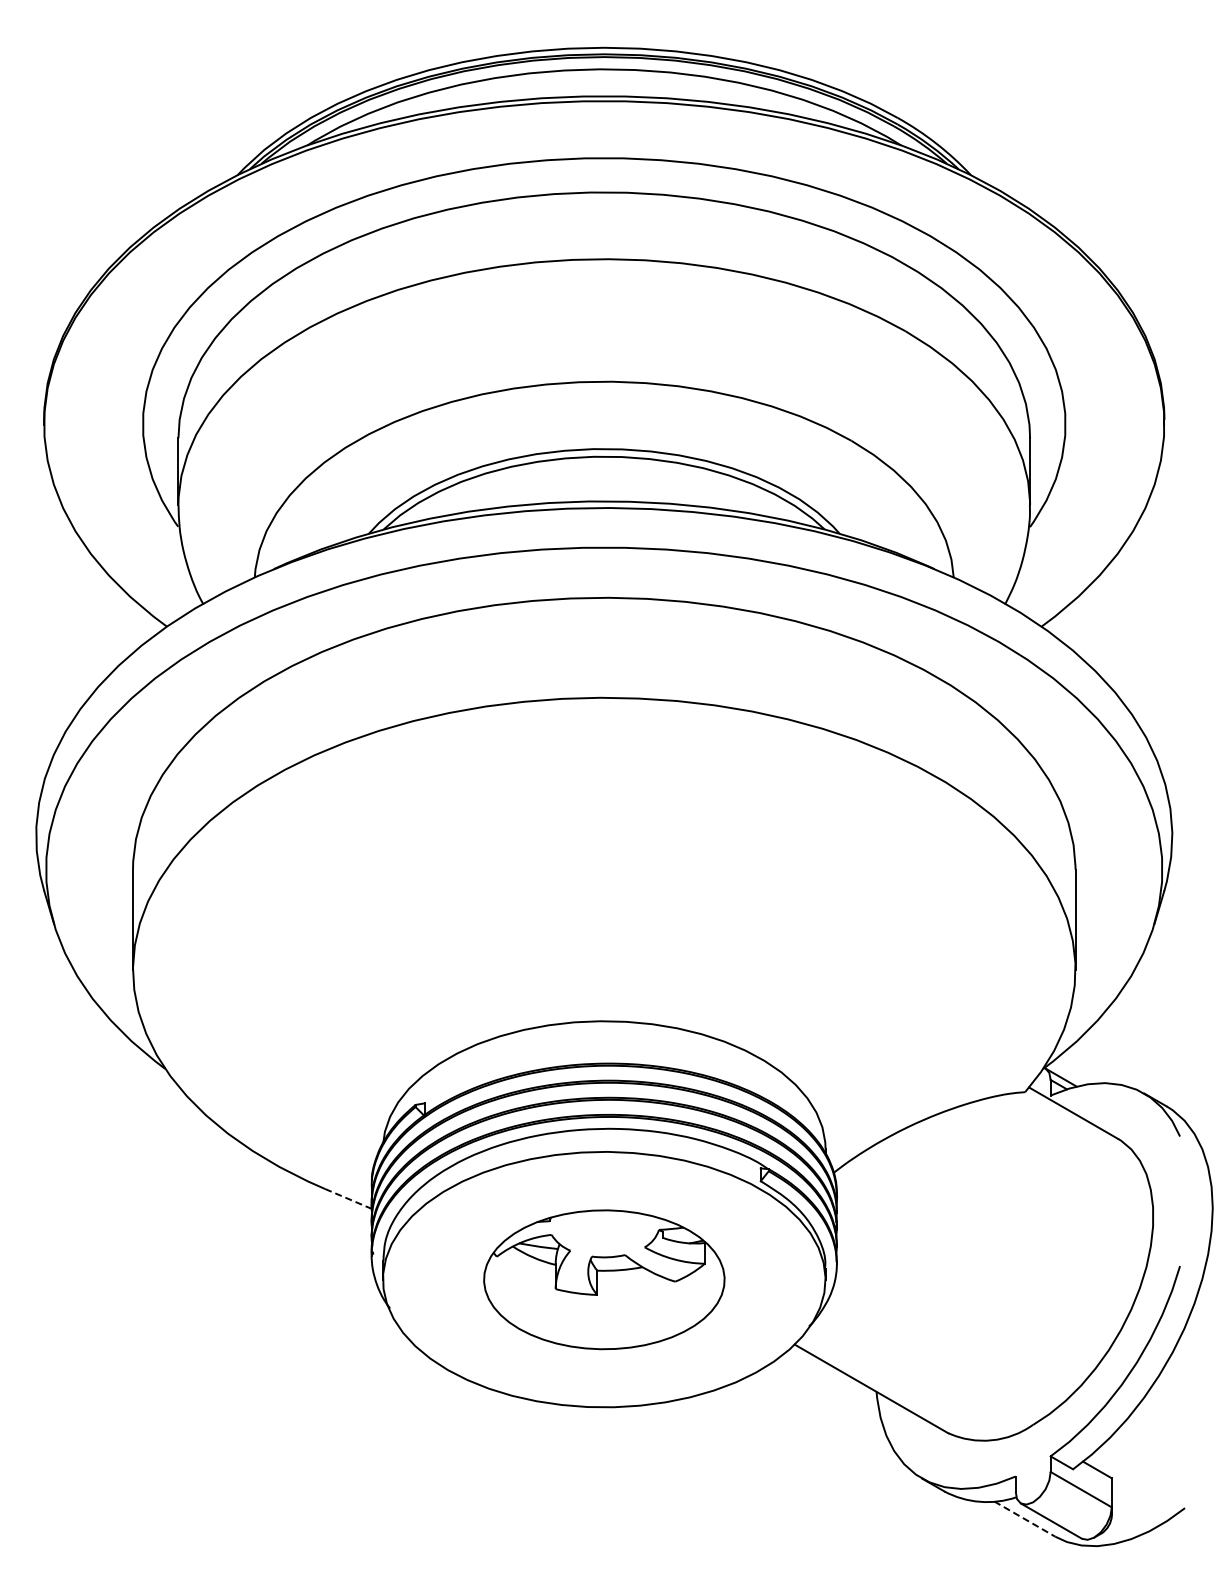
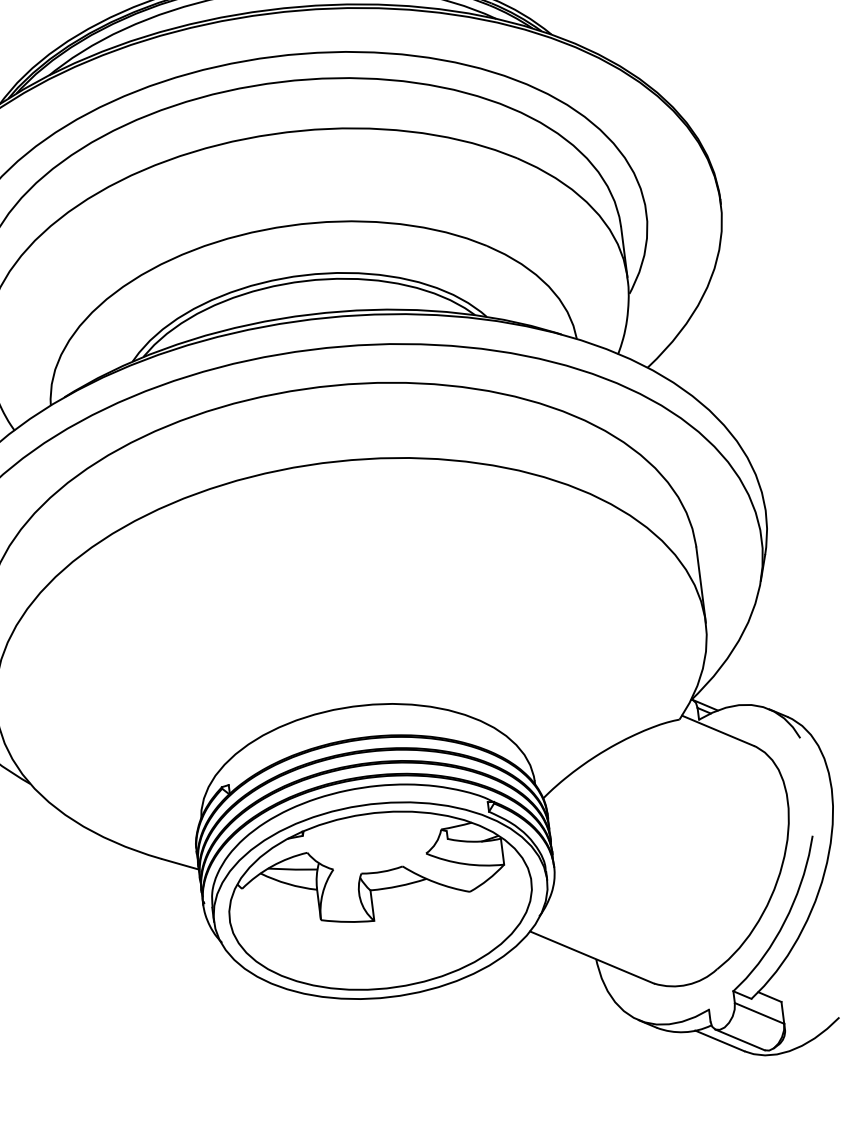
line: (349, 1199) -> (181, 864), dashed -> solid
part: (604, 1279) -> (380, 900), size x1.67
line: (1025, 1519) -> (720, 1041), dashed -> solid

